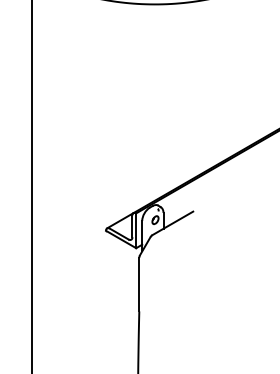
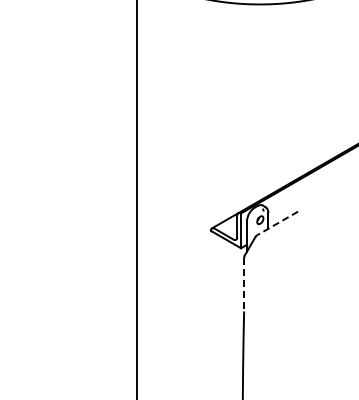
line: (172, 223) -> (277, 223), solid -> dashed
line: (139, 284) -> (244, 284), solid -> dashed

